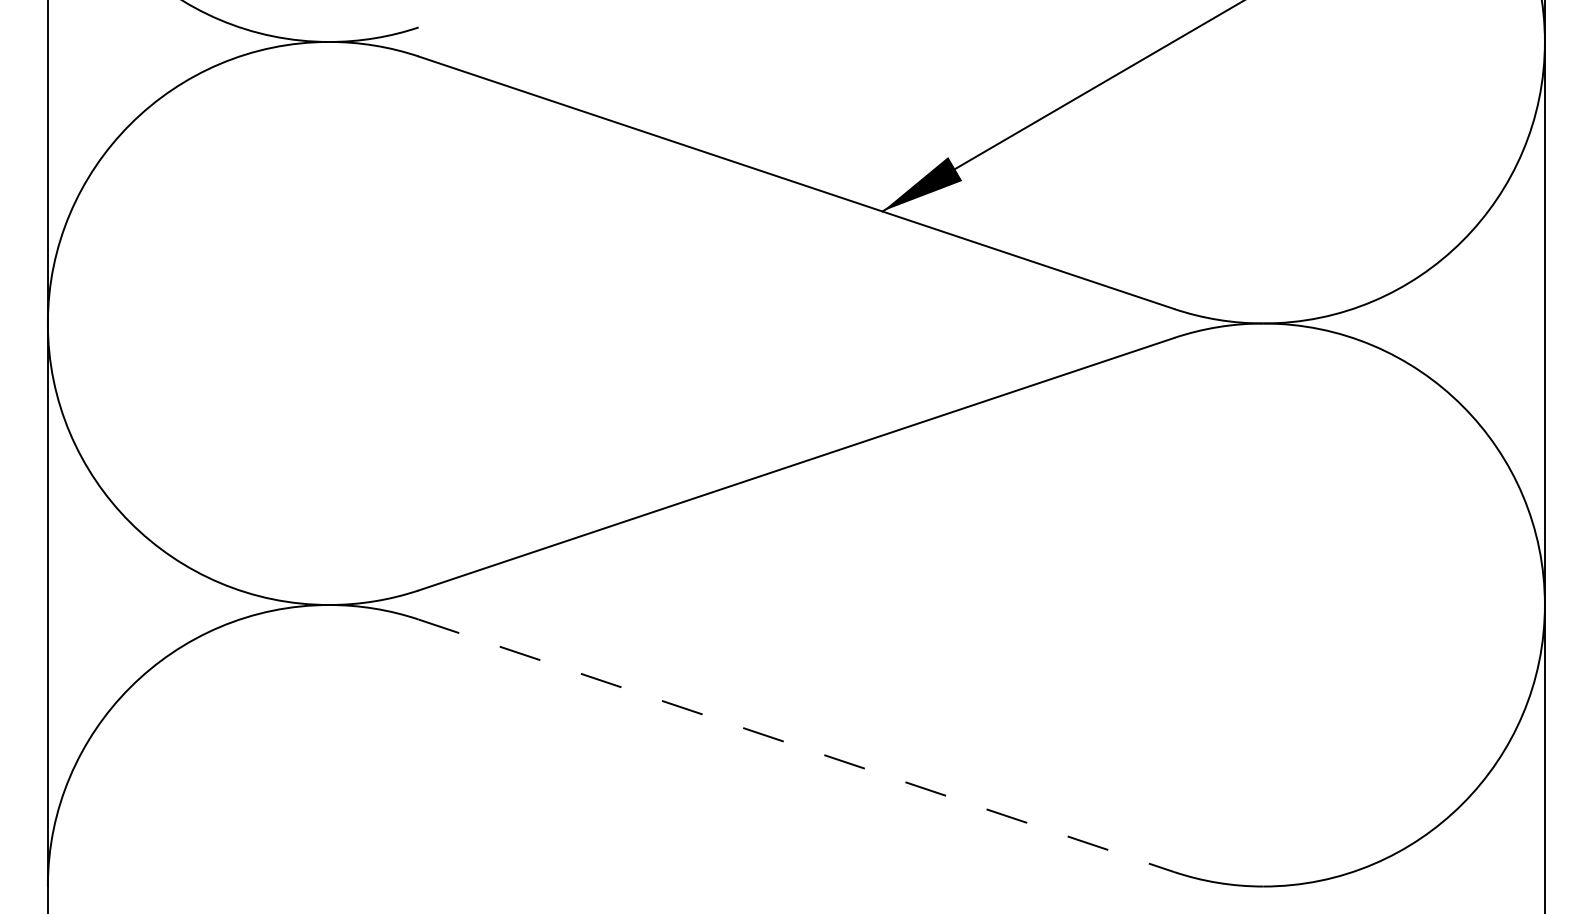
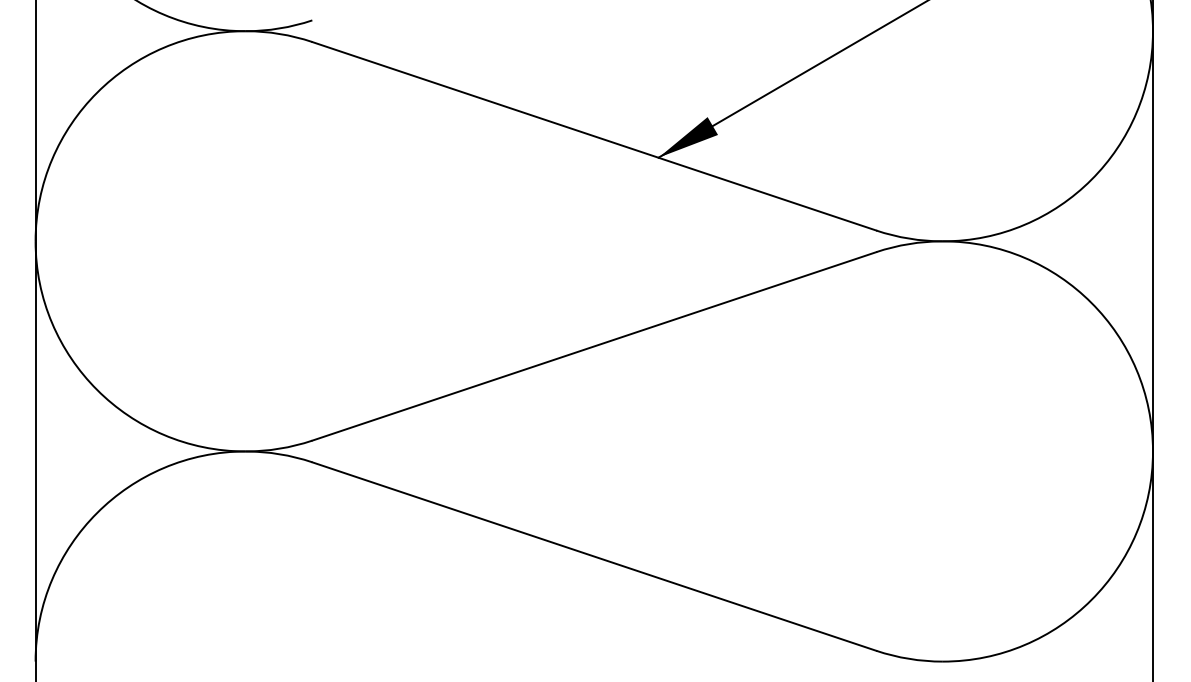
line: (796, 745) -> (594, 556), dashed -> solid

